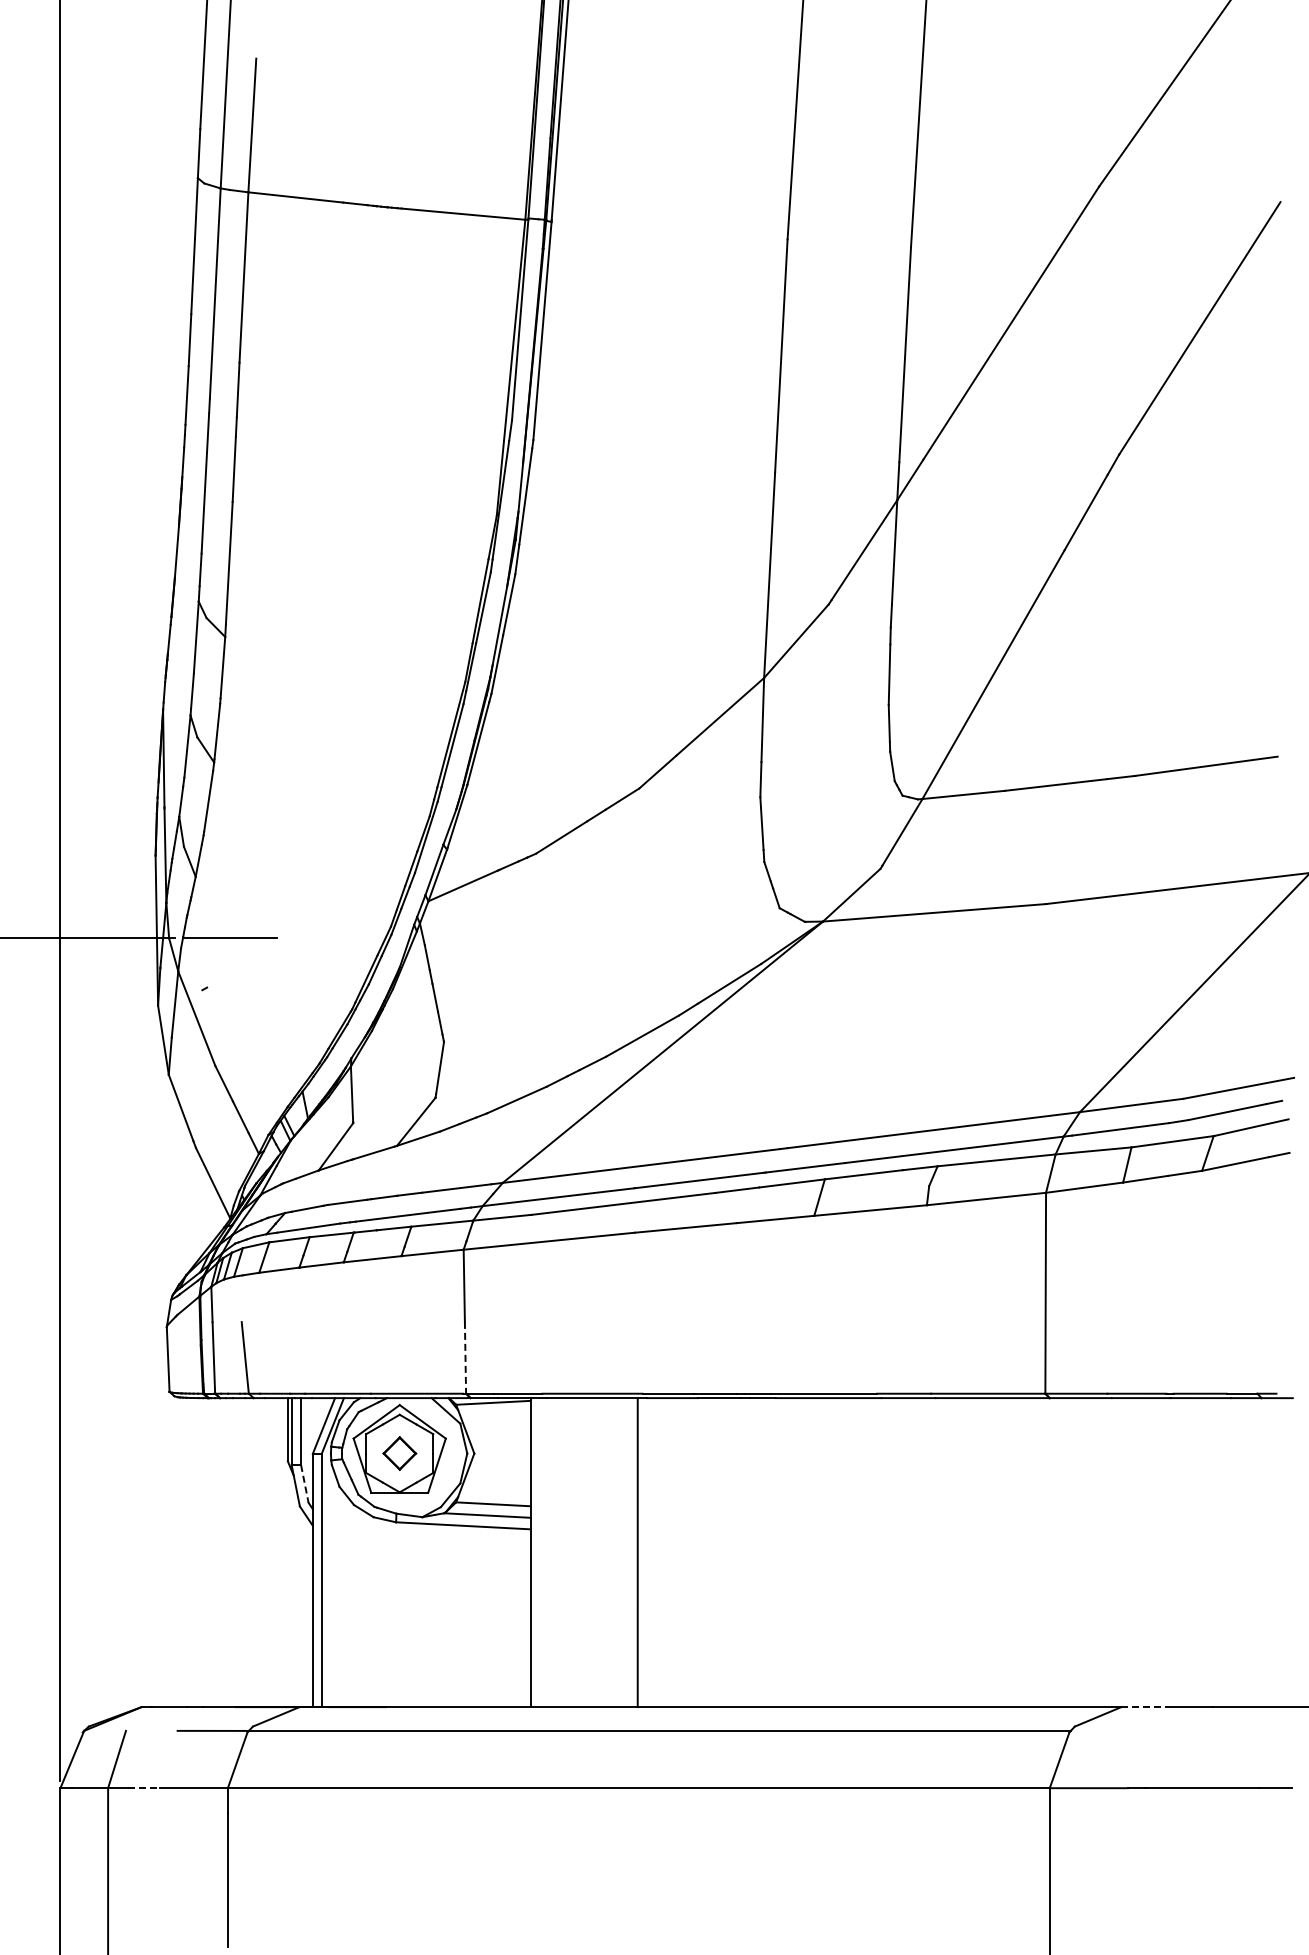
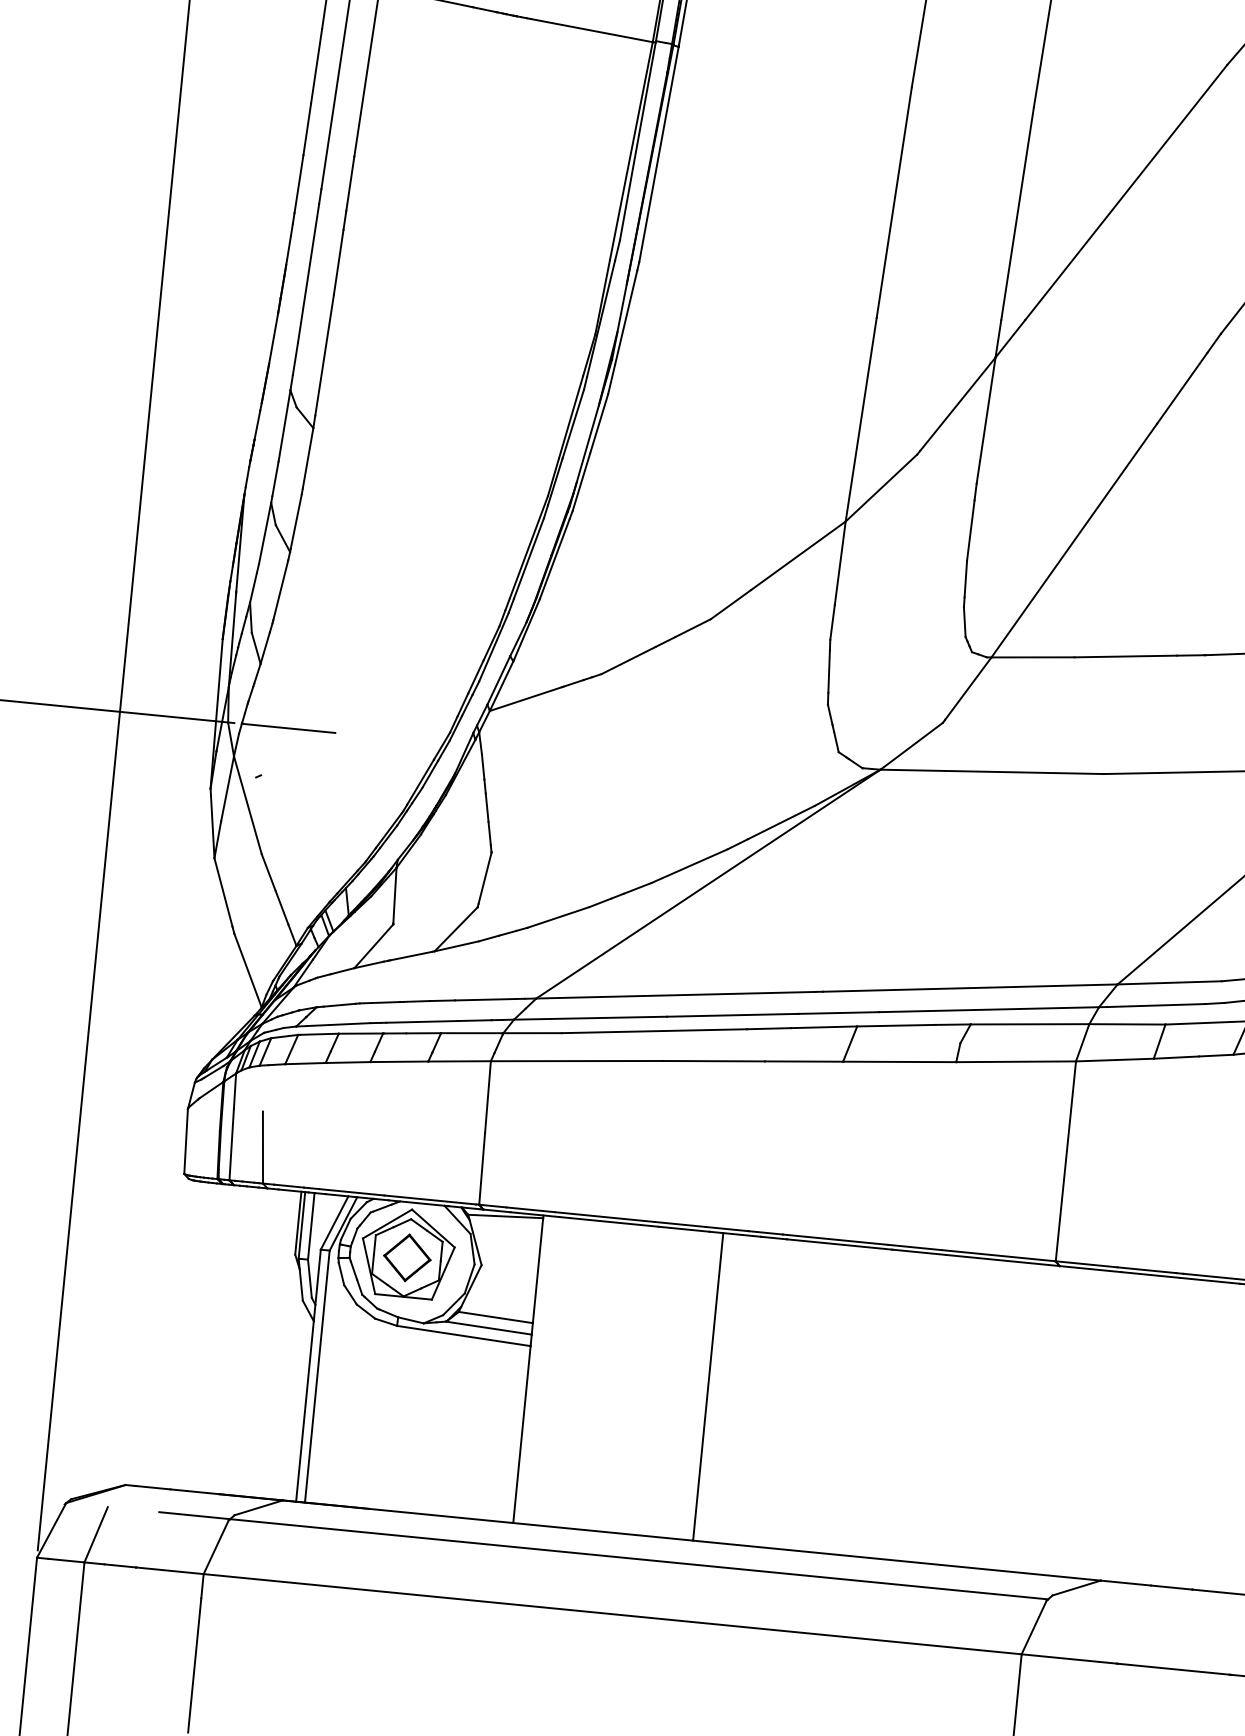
line: (465, 1357) -> (482, 1168), dashed -> solid
part: (399, 1453) -> (407, 1257), size x1.43
line: (304, 1484) -> (309, 1279), dashed -> solid
line: (637, 1552) -> (707, 1386), moved
line: (1147, 1707) -> (1126, 1583), dashed -> solid
line: (144, 1788) -> (120, 1566), dashed -> solid

